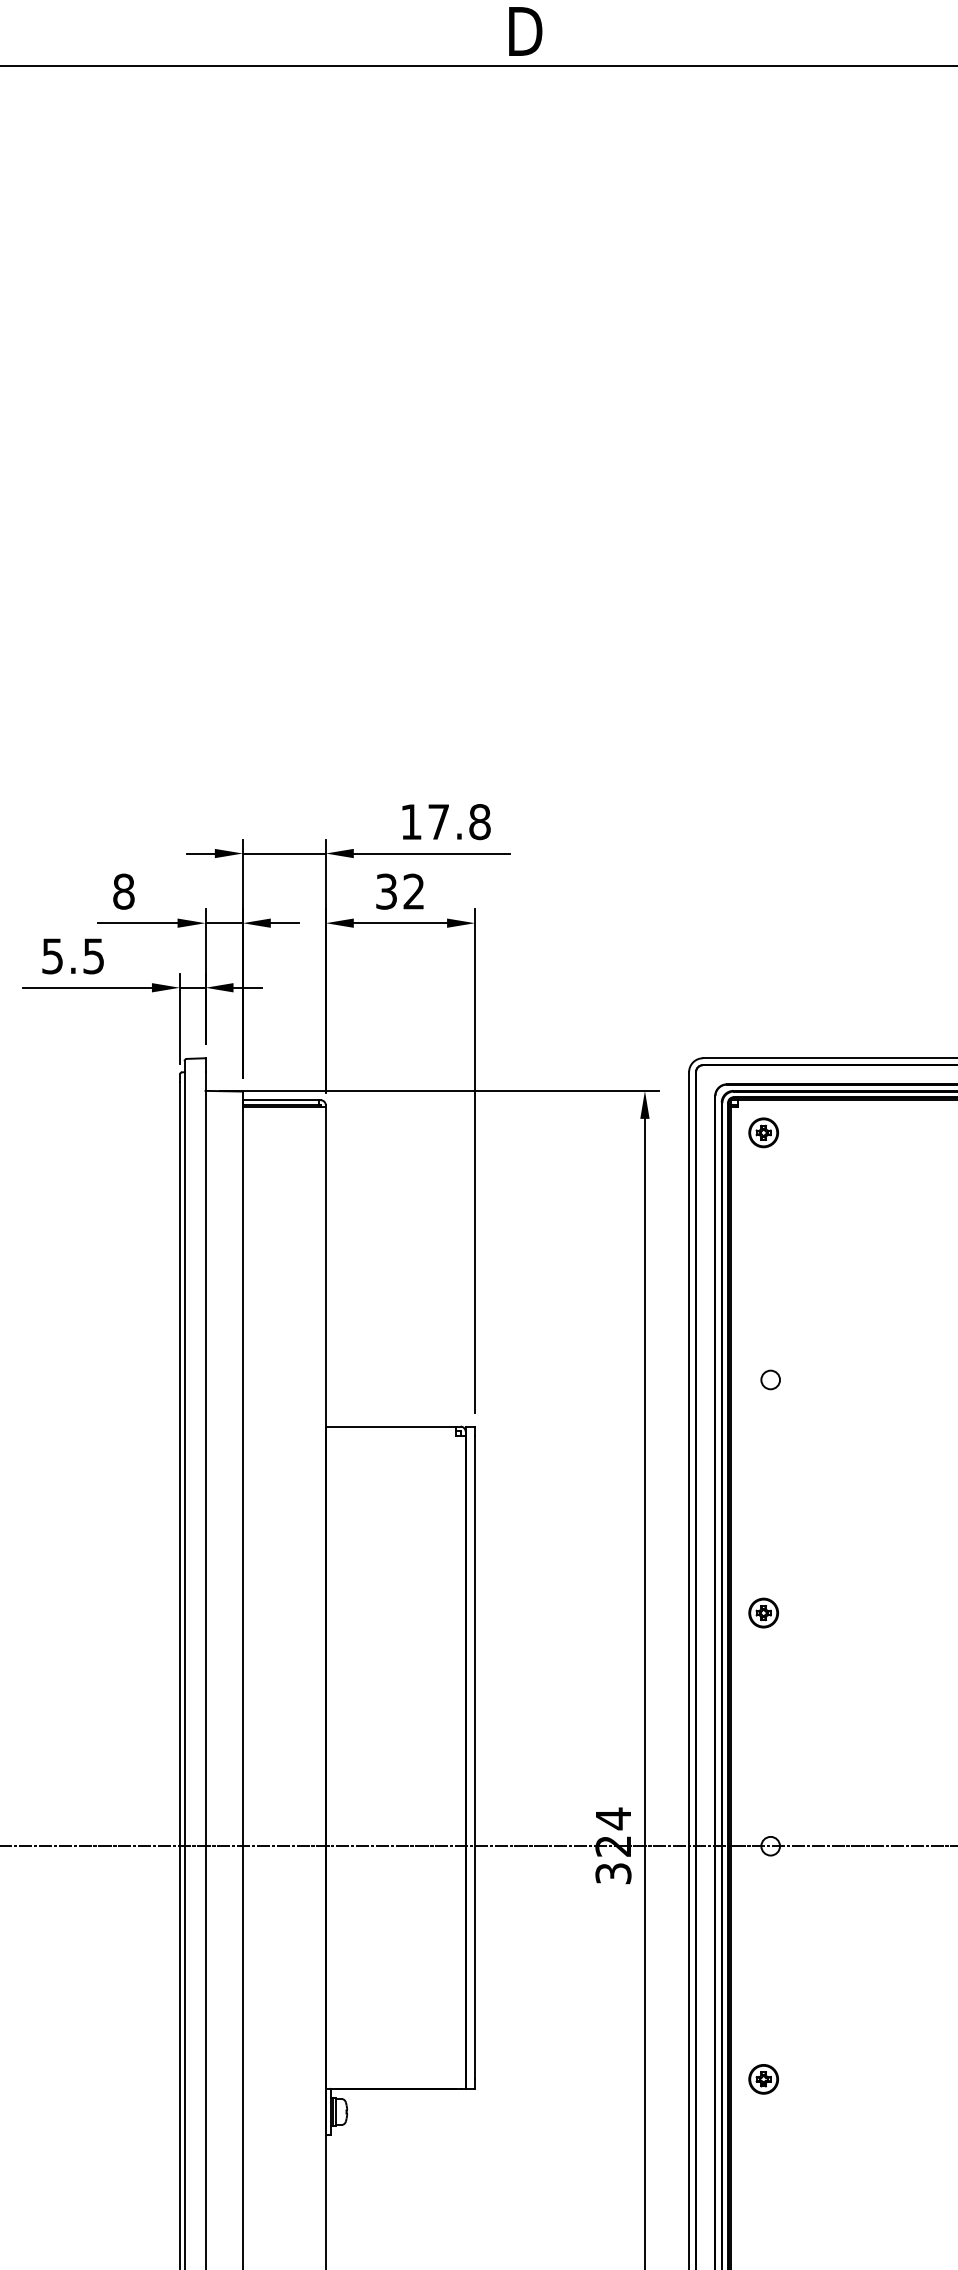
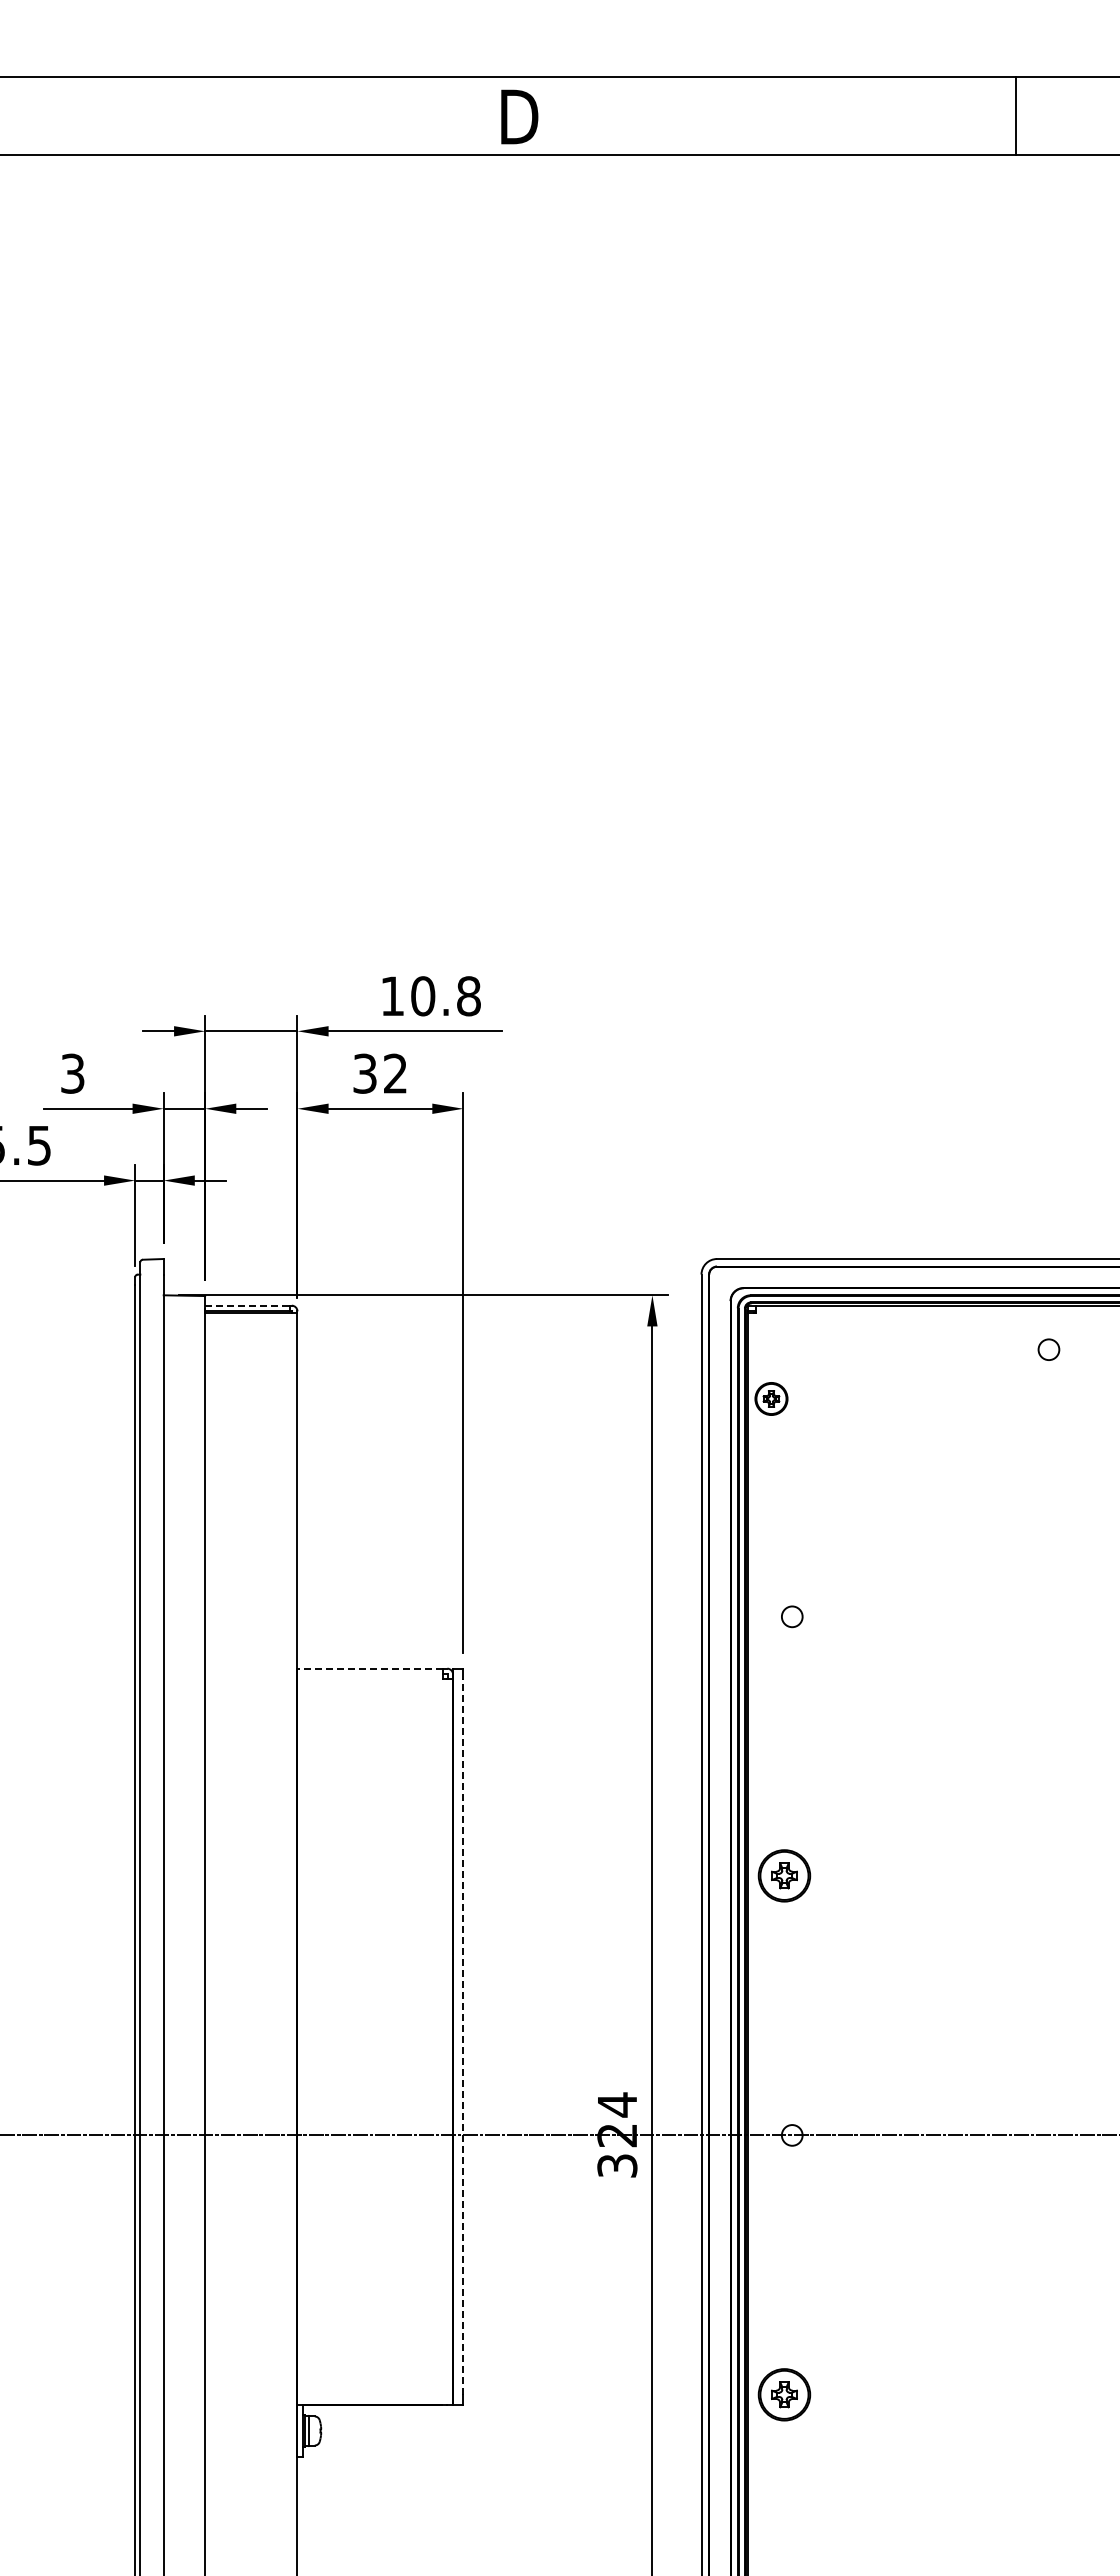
text: (439, 822) -> (423, 996), 17.8 -> 10.8
text: (123, 891) -> (72, 1073), 8 -> 3
line: (280, 1100) -> (247, 1305), solid -> dashed
part: (763, 1132) -> (771, 1398), moved
line: (391, 1426) -> (370, 1668), solid -> dashed
part: (763, 1613) -> (784, 1876), size x1.6
line: (475, 1757) -> (463, 2036), solid -> dashed
part: (763, 2079) -> (784, 2394), size x1.6

